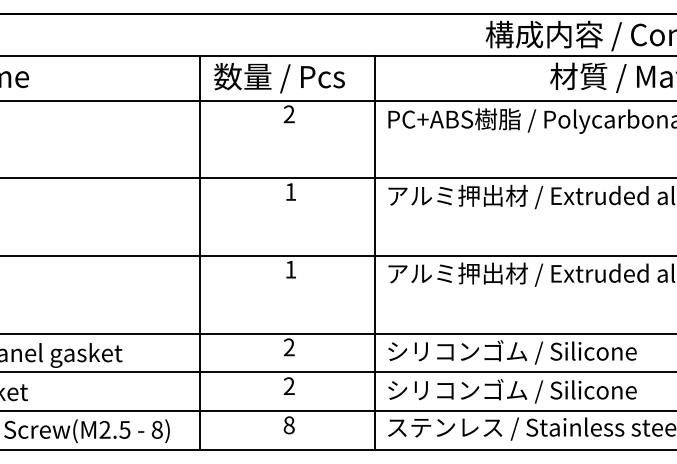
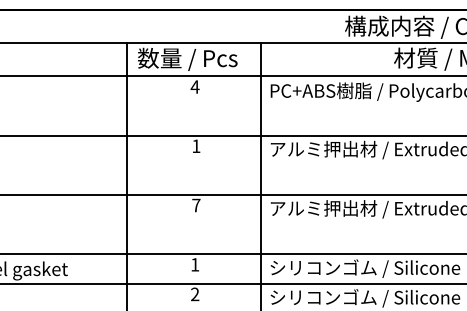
text: (289, 114) -> (195, 87), 2 -> 4
text: (290, 269) -> (196, 205), 1 -> 7
text: (288, 347) -> (194, 264), 2 -> 1

